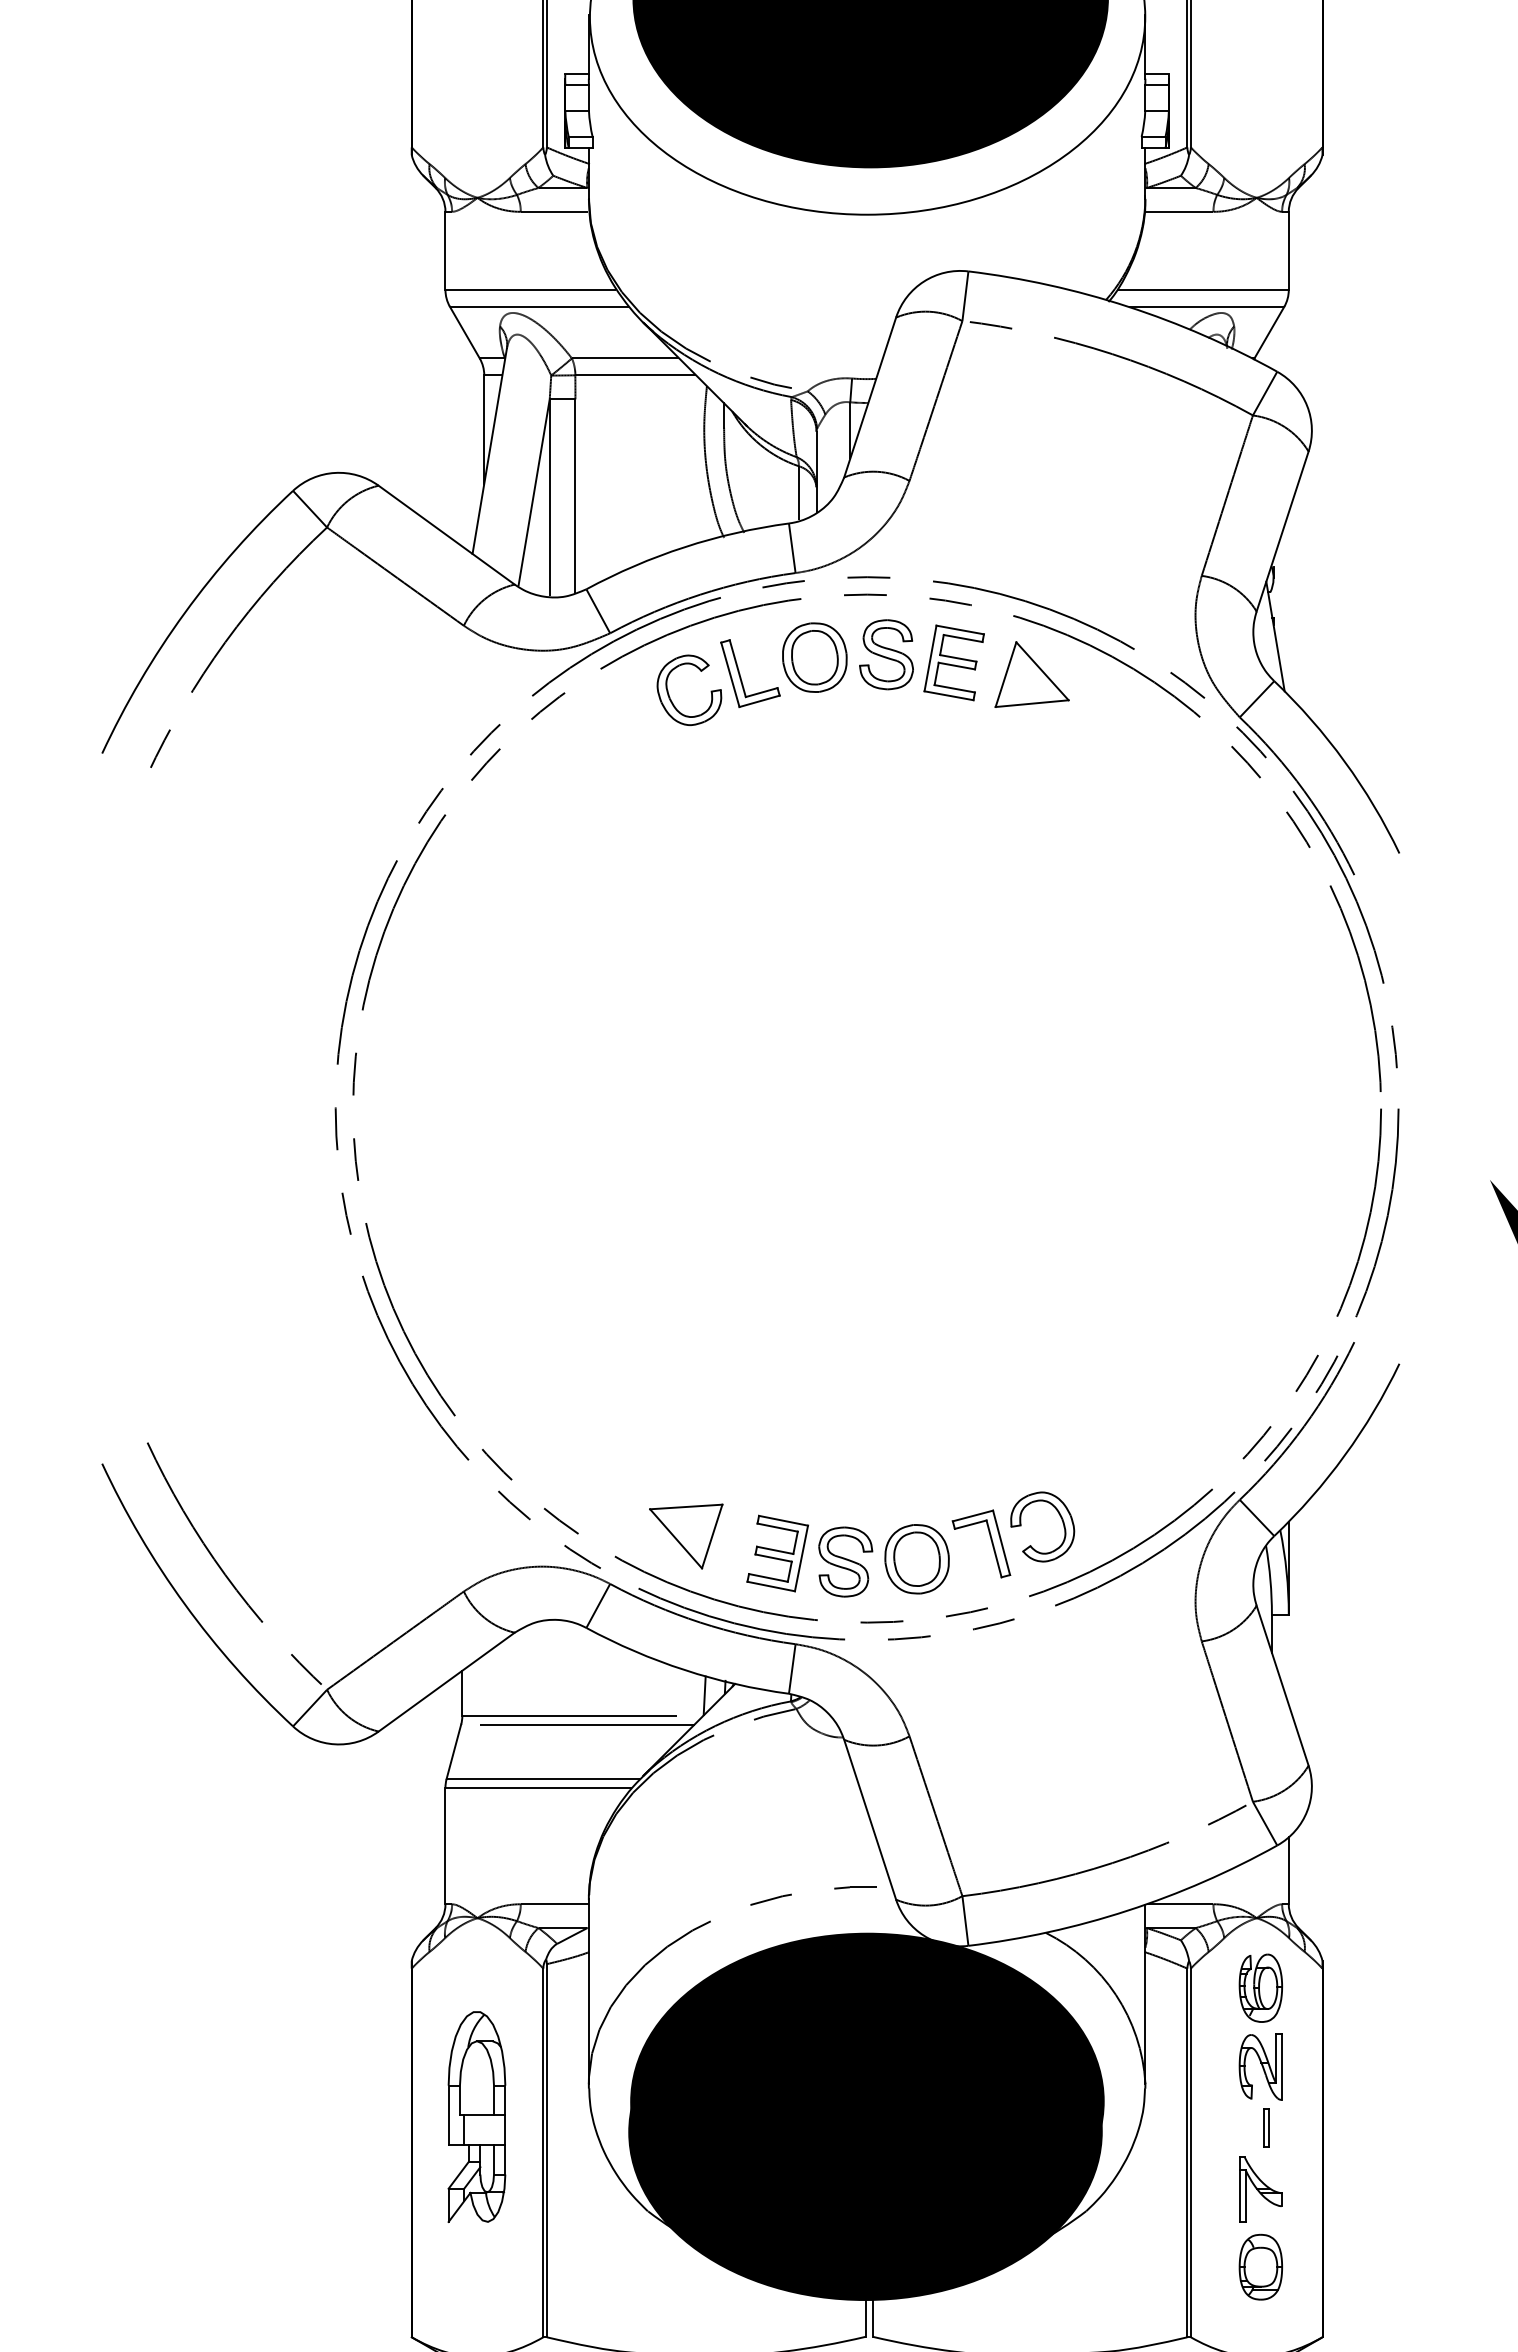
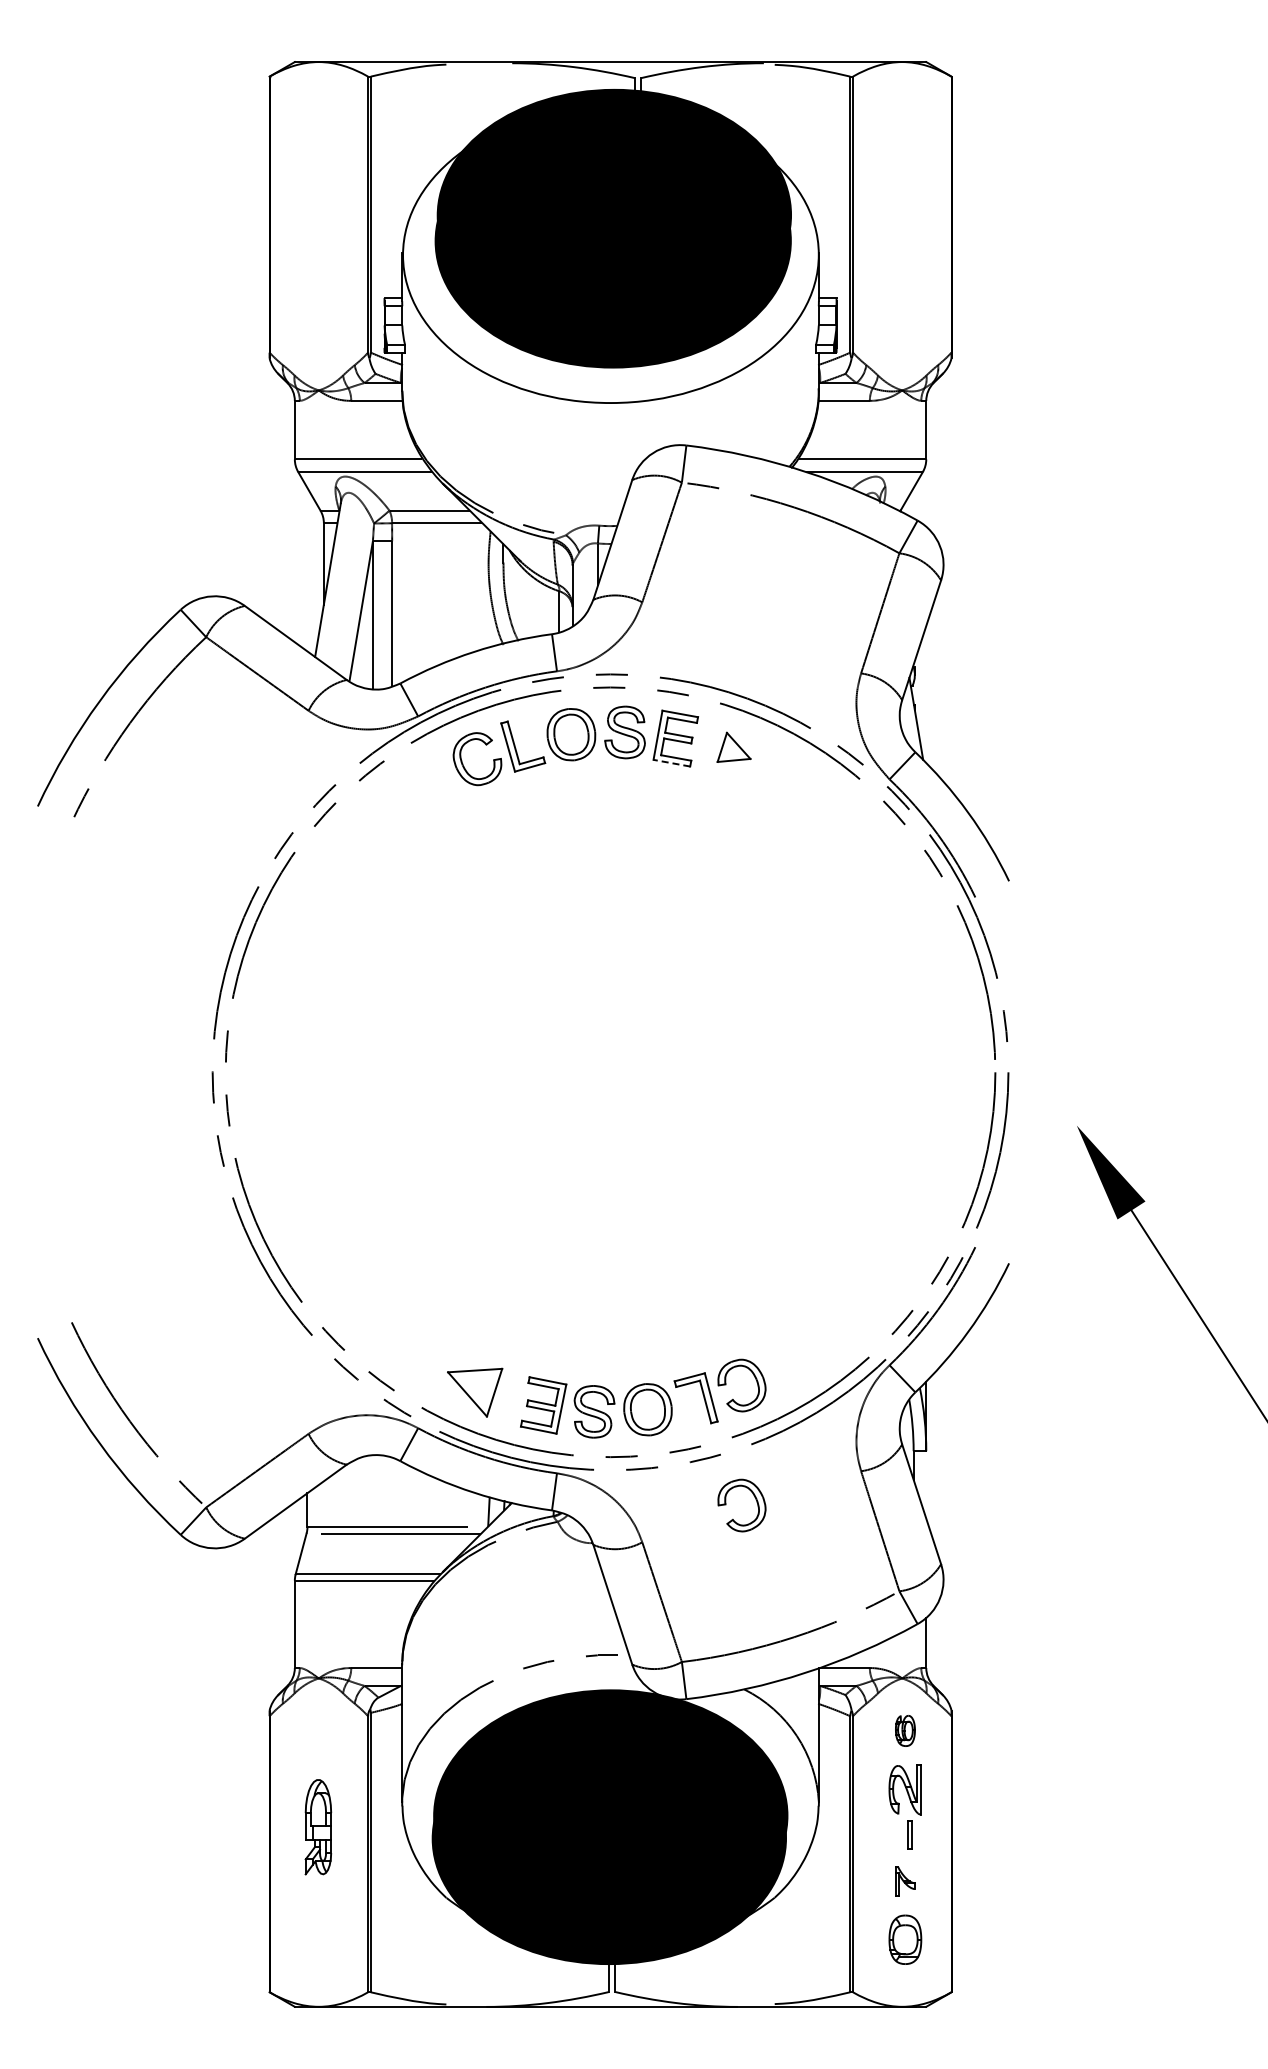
part: (1031, 674) -> (733, 747), size x0.6
line: (948, 696) -> (671, 763), solid -> dashed
part: (1021, 1687) -> (726, 1505), added
part: (1261, 1987) -> (905, 1730), size x0.6
part: (477, 2115) -> (318, 1826), size x0.6
part: (1261, 2189) -> (905, 1881), size x0.6

